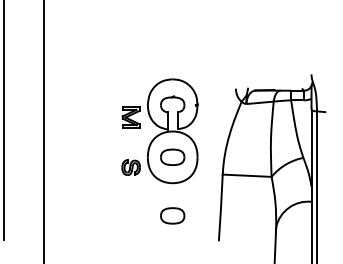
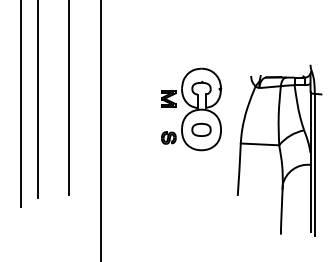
part: (172, 215) -> (201, 175), removed

